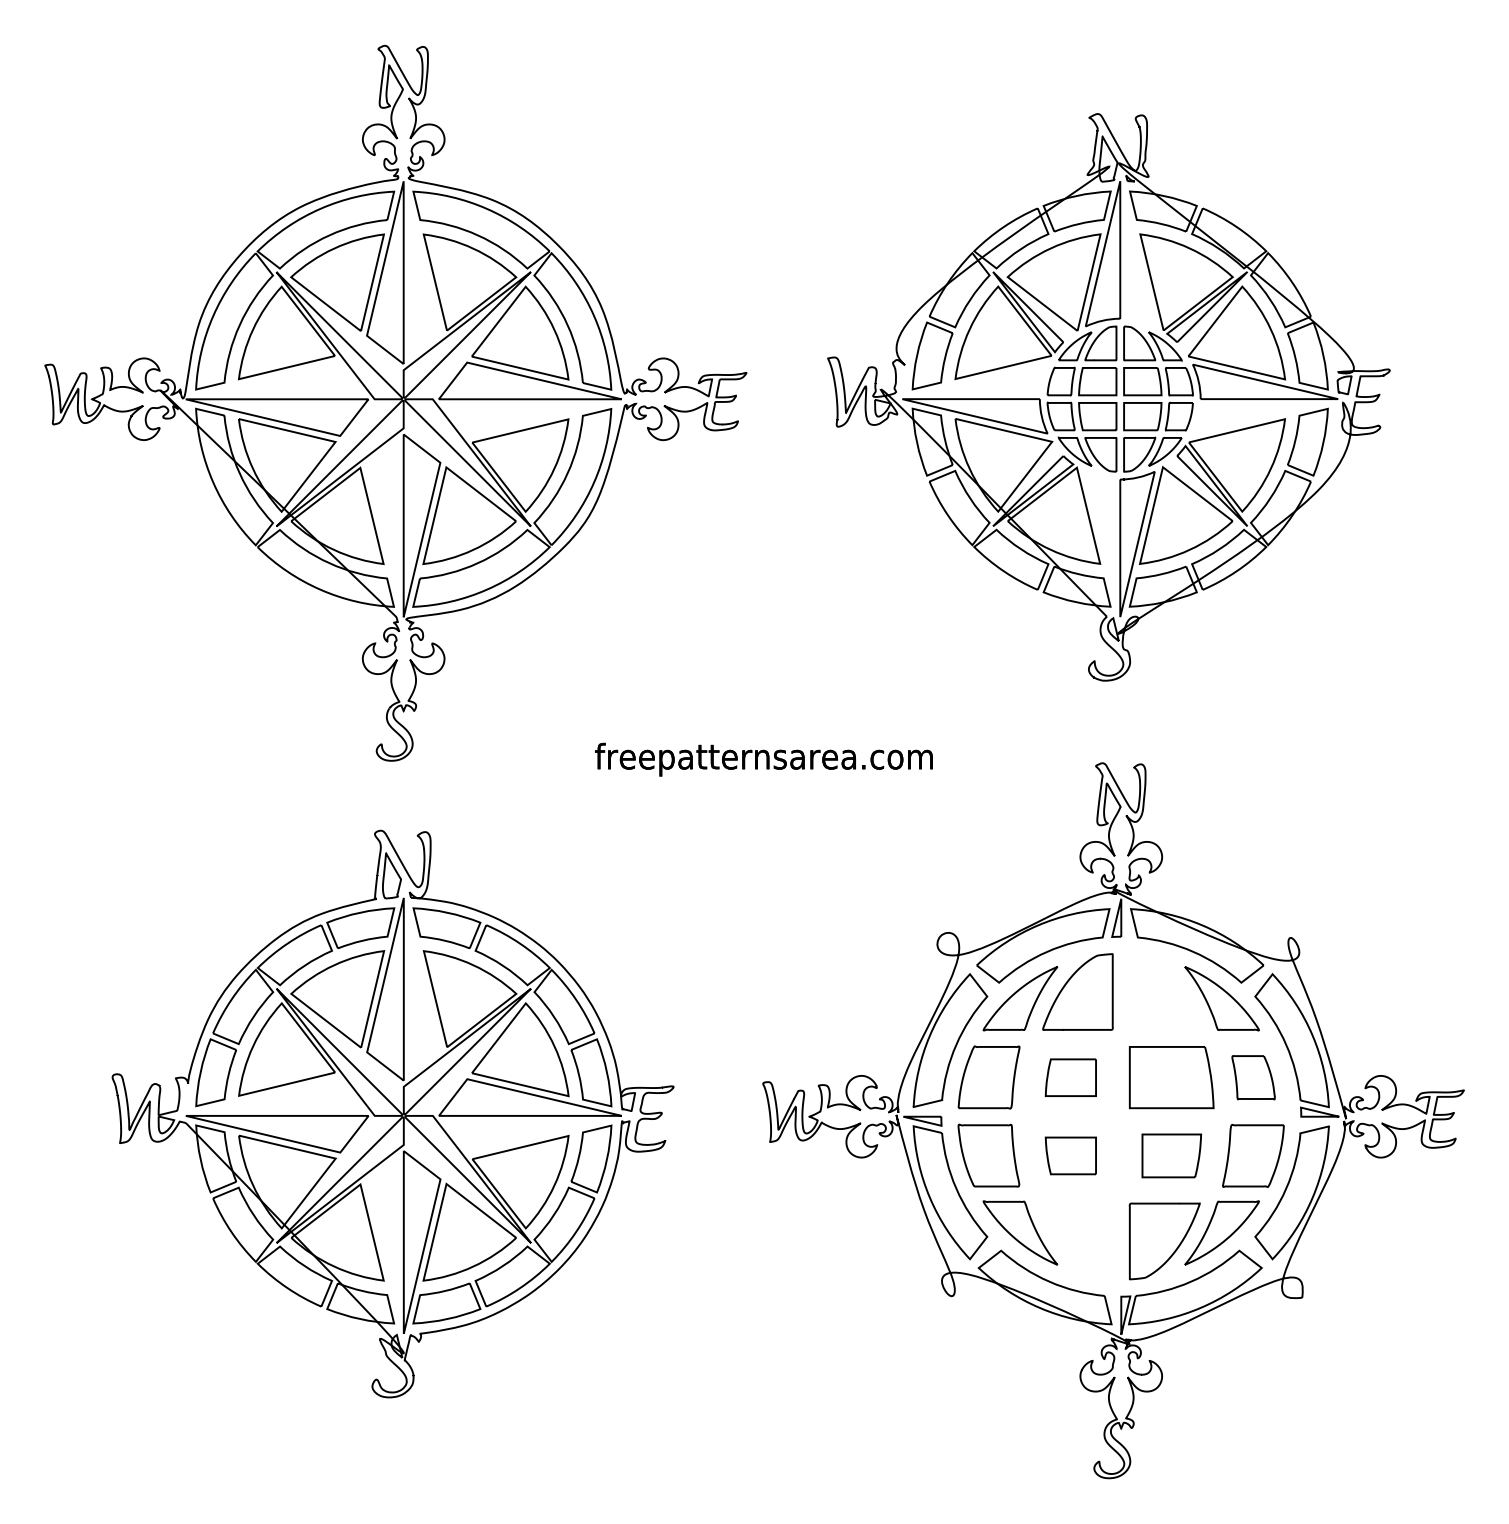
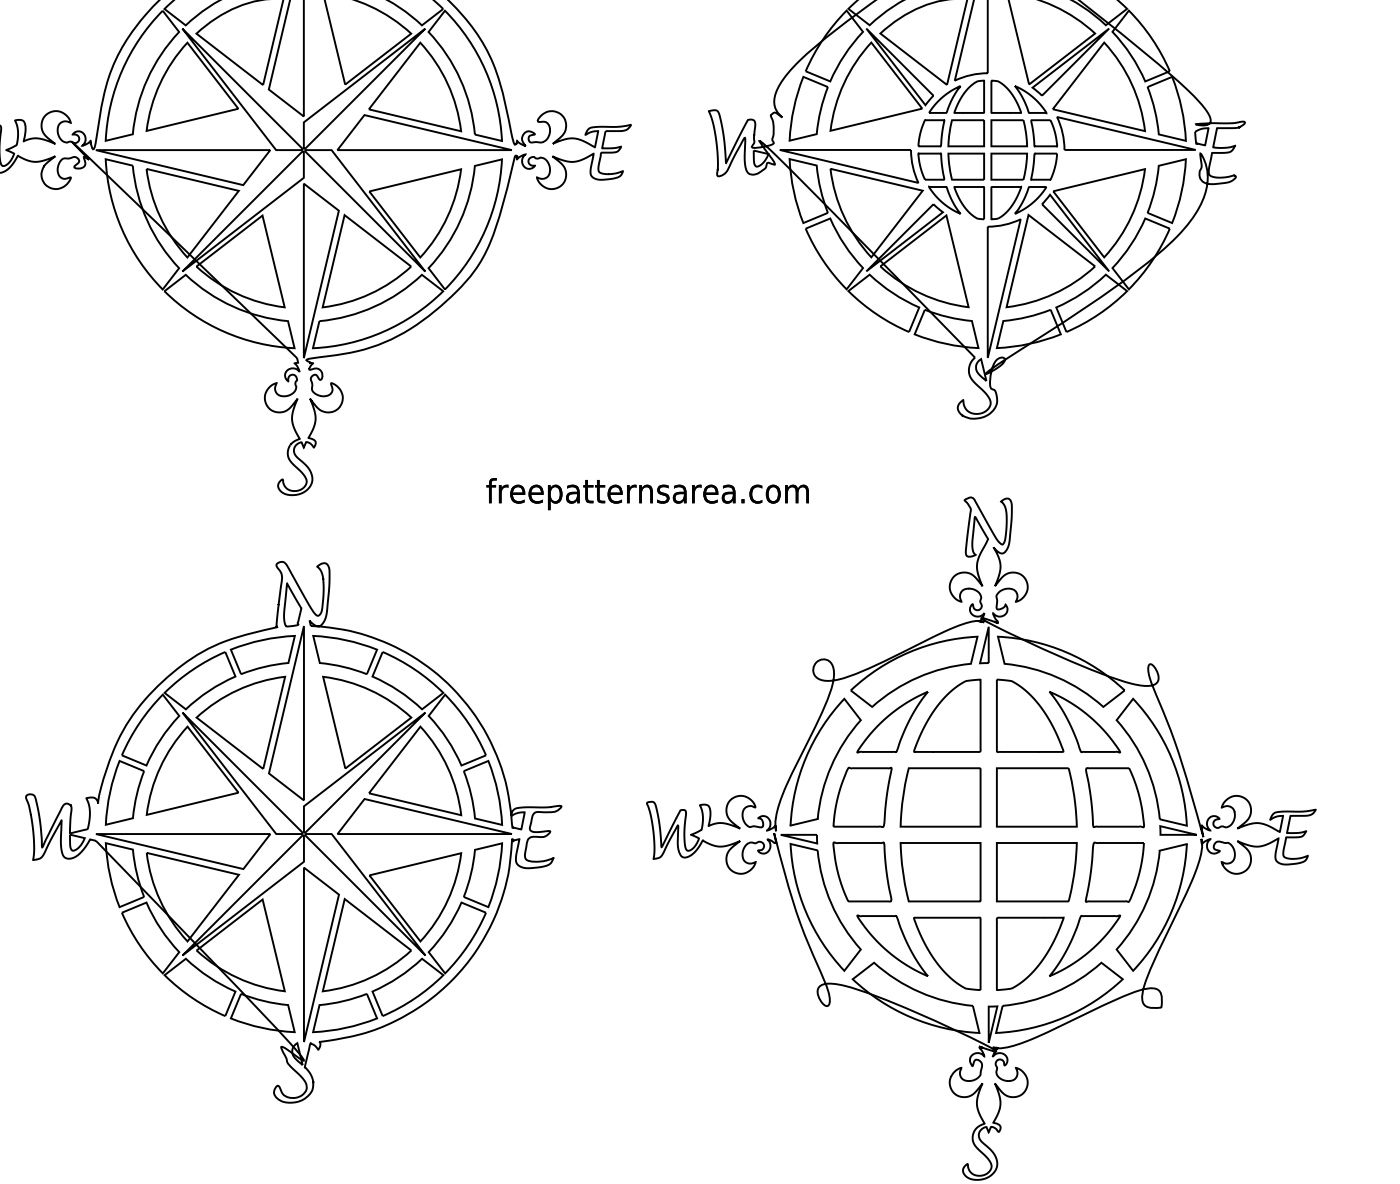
part: (1164, 991) -> (1029, 715), added
part: (1070, 1077) -> (940, 797), size x1.67
part: (1253, 1077) -> (1114, 797), size x1.43
part: (1070, 1155) -> (940, 871), size x1.67
part: (1171, 1155) -> (1036, 871), size x1.43
part: (1077, 1241) -> (946, 953), added

